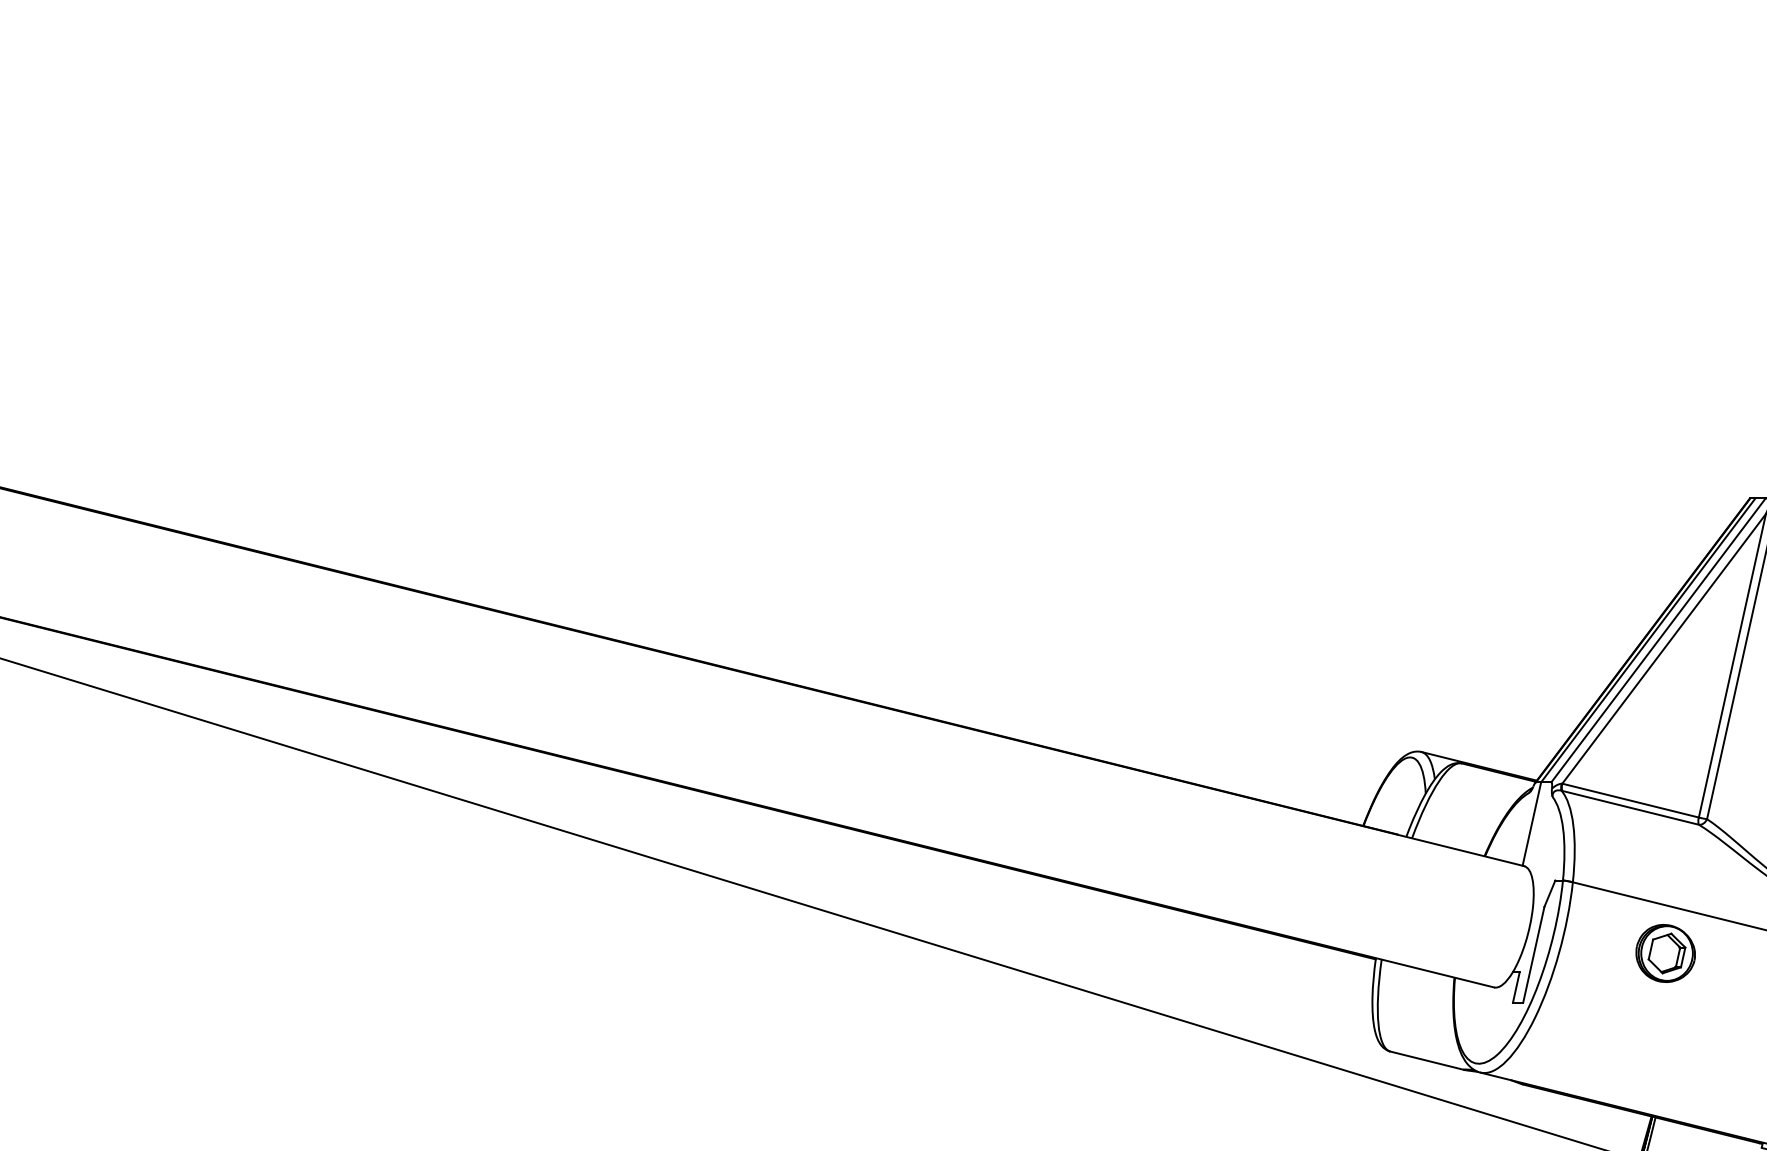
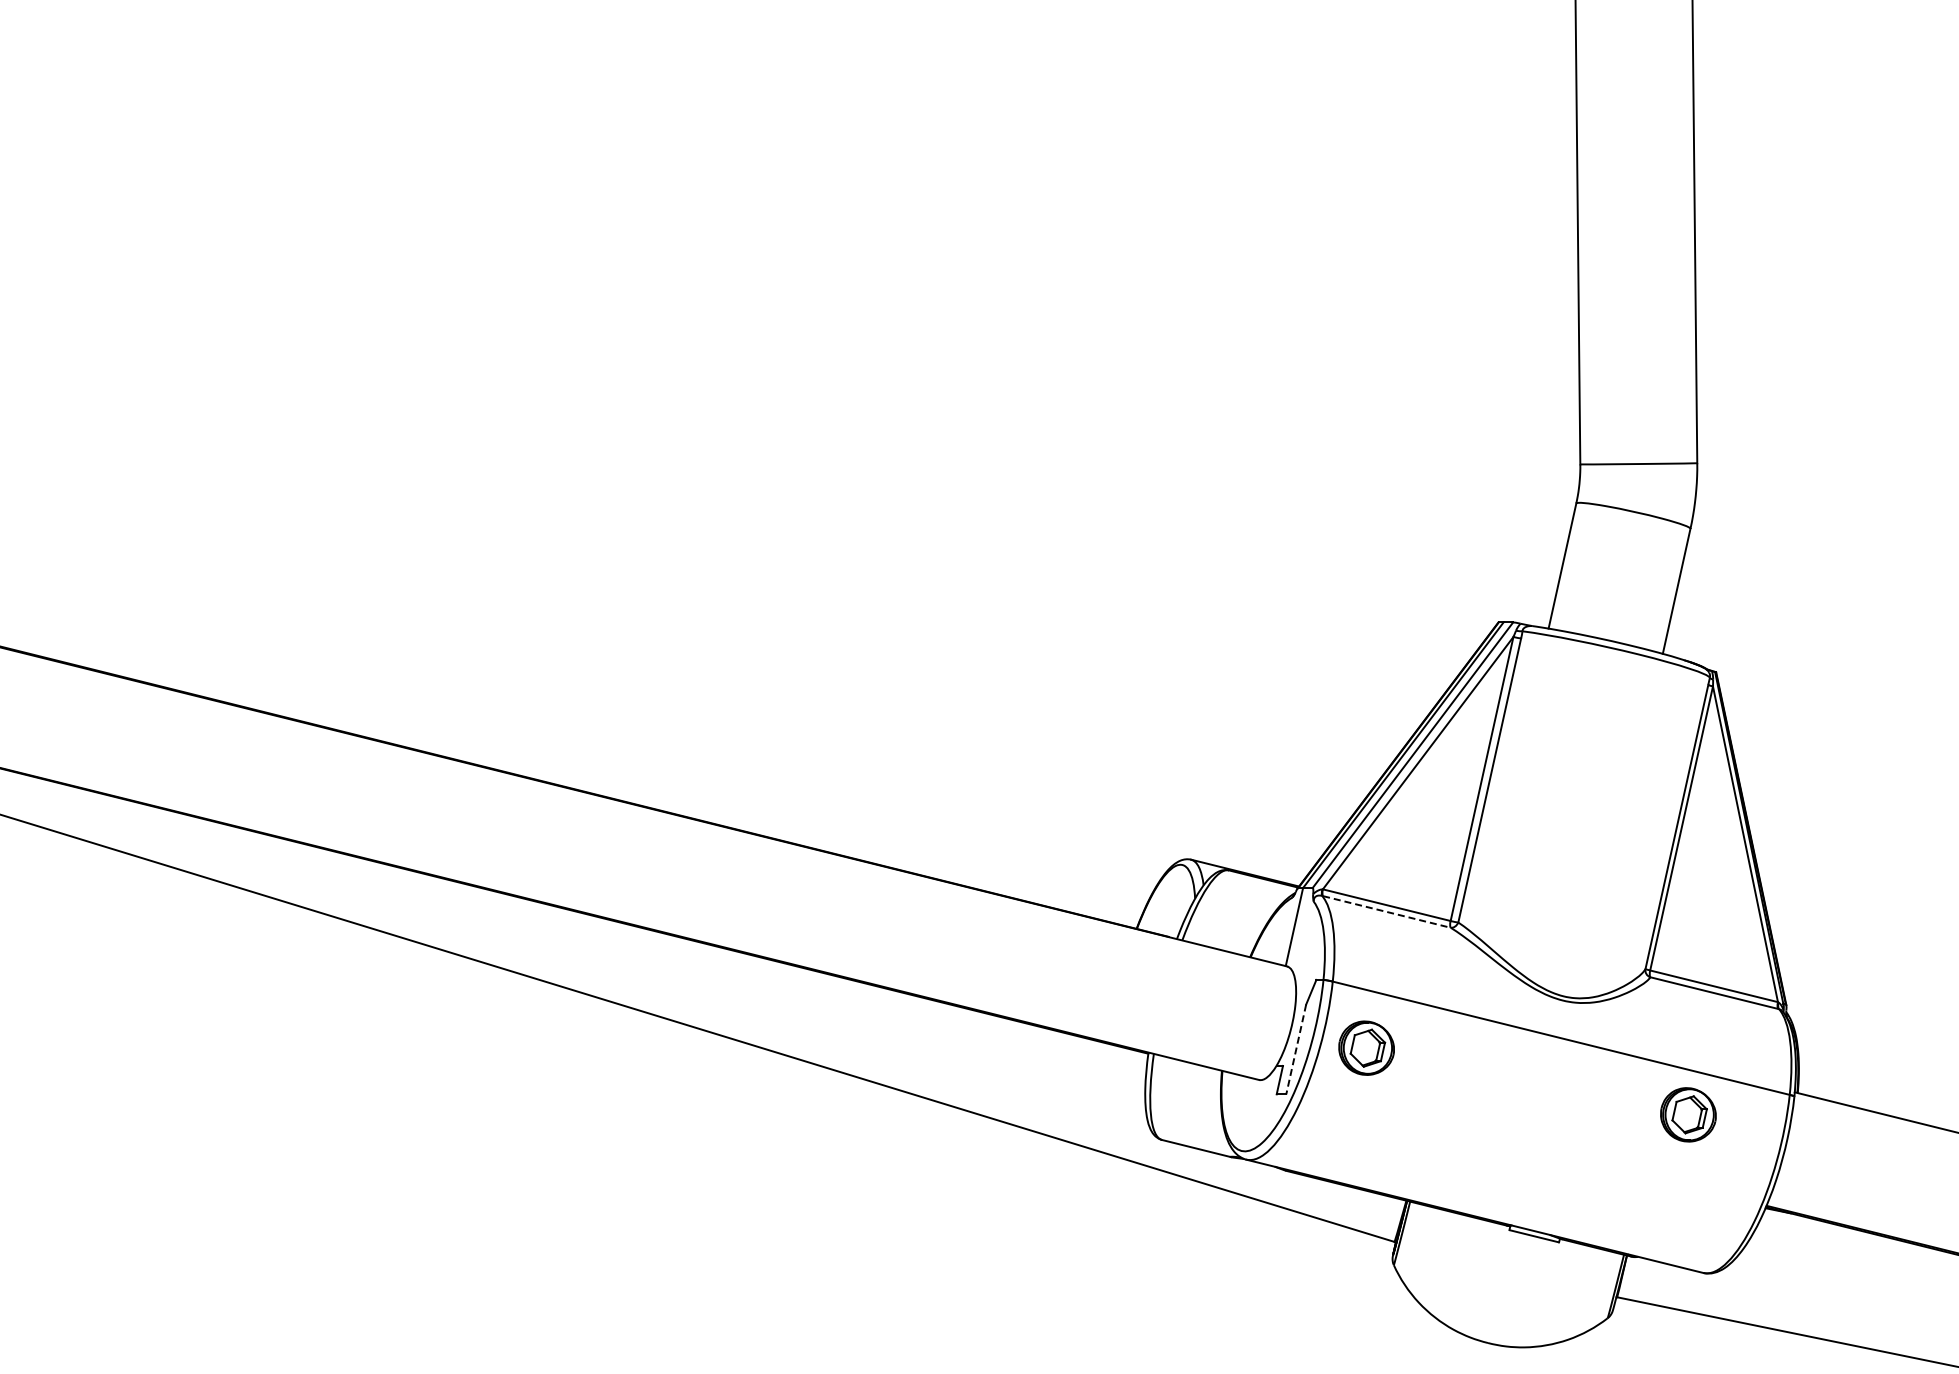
line: (1630, 807) -> (1386, 911), solid -> dashed
part: (1665, 952) -> (1366, 1047), moved
line: (1534, 954) -> (1296, 1049), solid -> dashed

